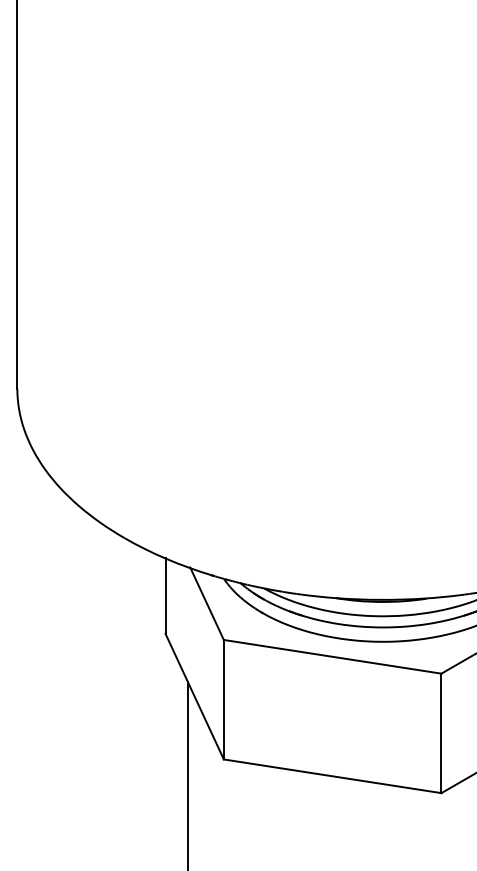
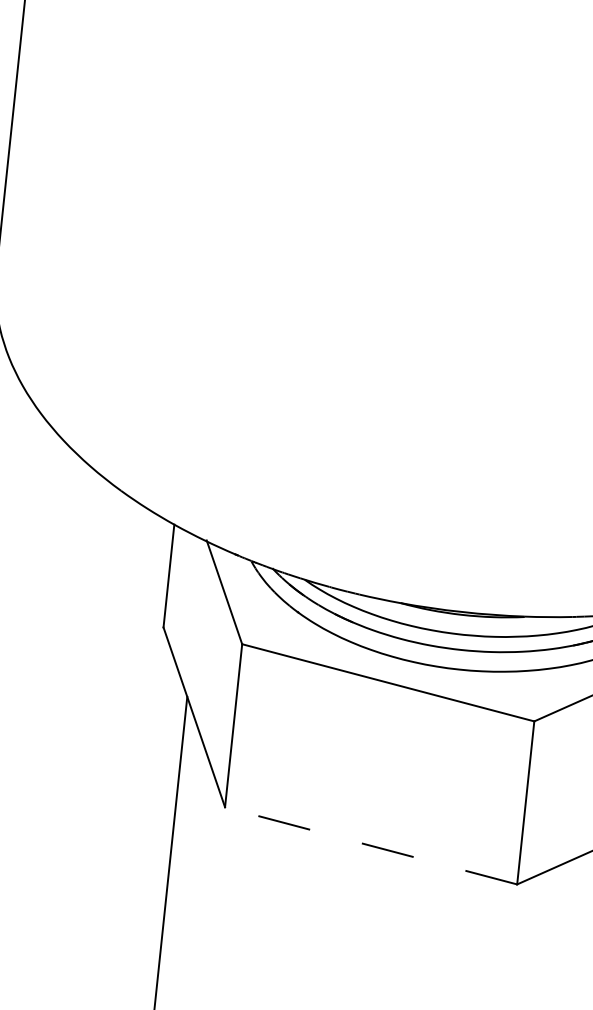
line: (332, 776) -> (370, 846), solid -> dashed

